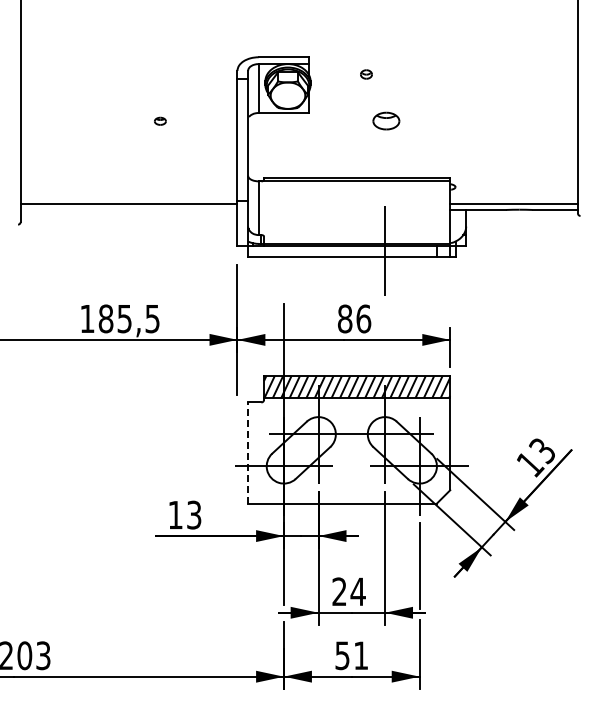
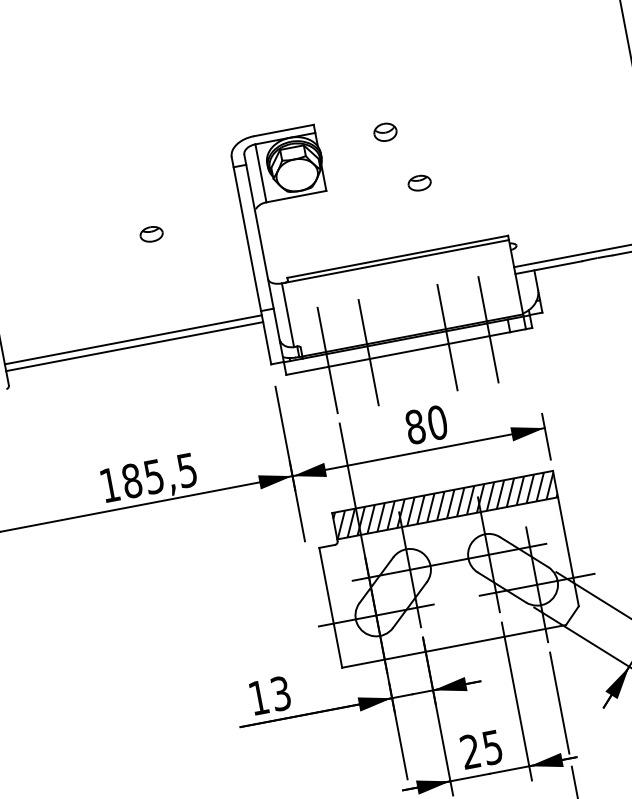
part: (366, 74) -> (385, 132), size x1.67
part: (160, 121) -> (151, 234), size x1.67
part: (386, 121) -> (419, 183), size x0.71
line: (128, 209) -> (133, 346), added
line: (284, 250) -> (328, 359), added
line: (318, 250) -> (368, 351), added
line: (419, 250) -> (488, 328), added
text: (363, 318) -> (437, 422), 86 -> 80
line: (248, 453) -> (331, 608), dashed -> solid
text: (357, 591) -> (491, 747), 24 -> 25

